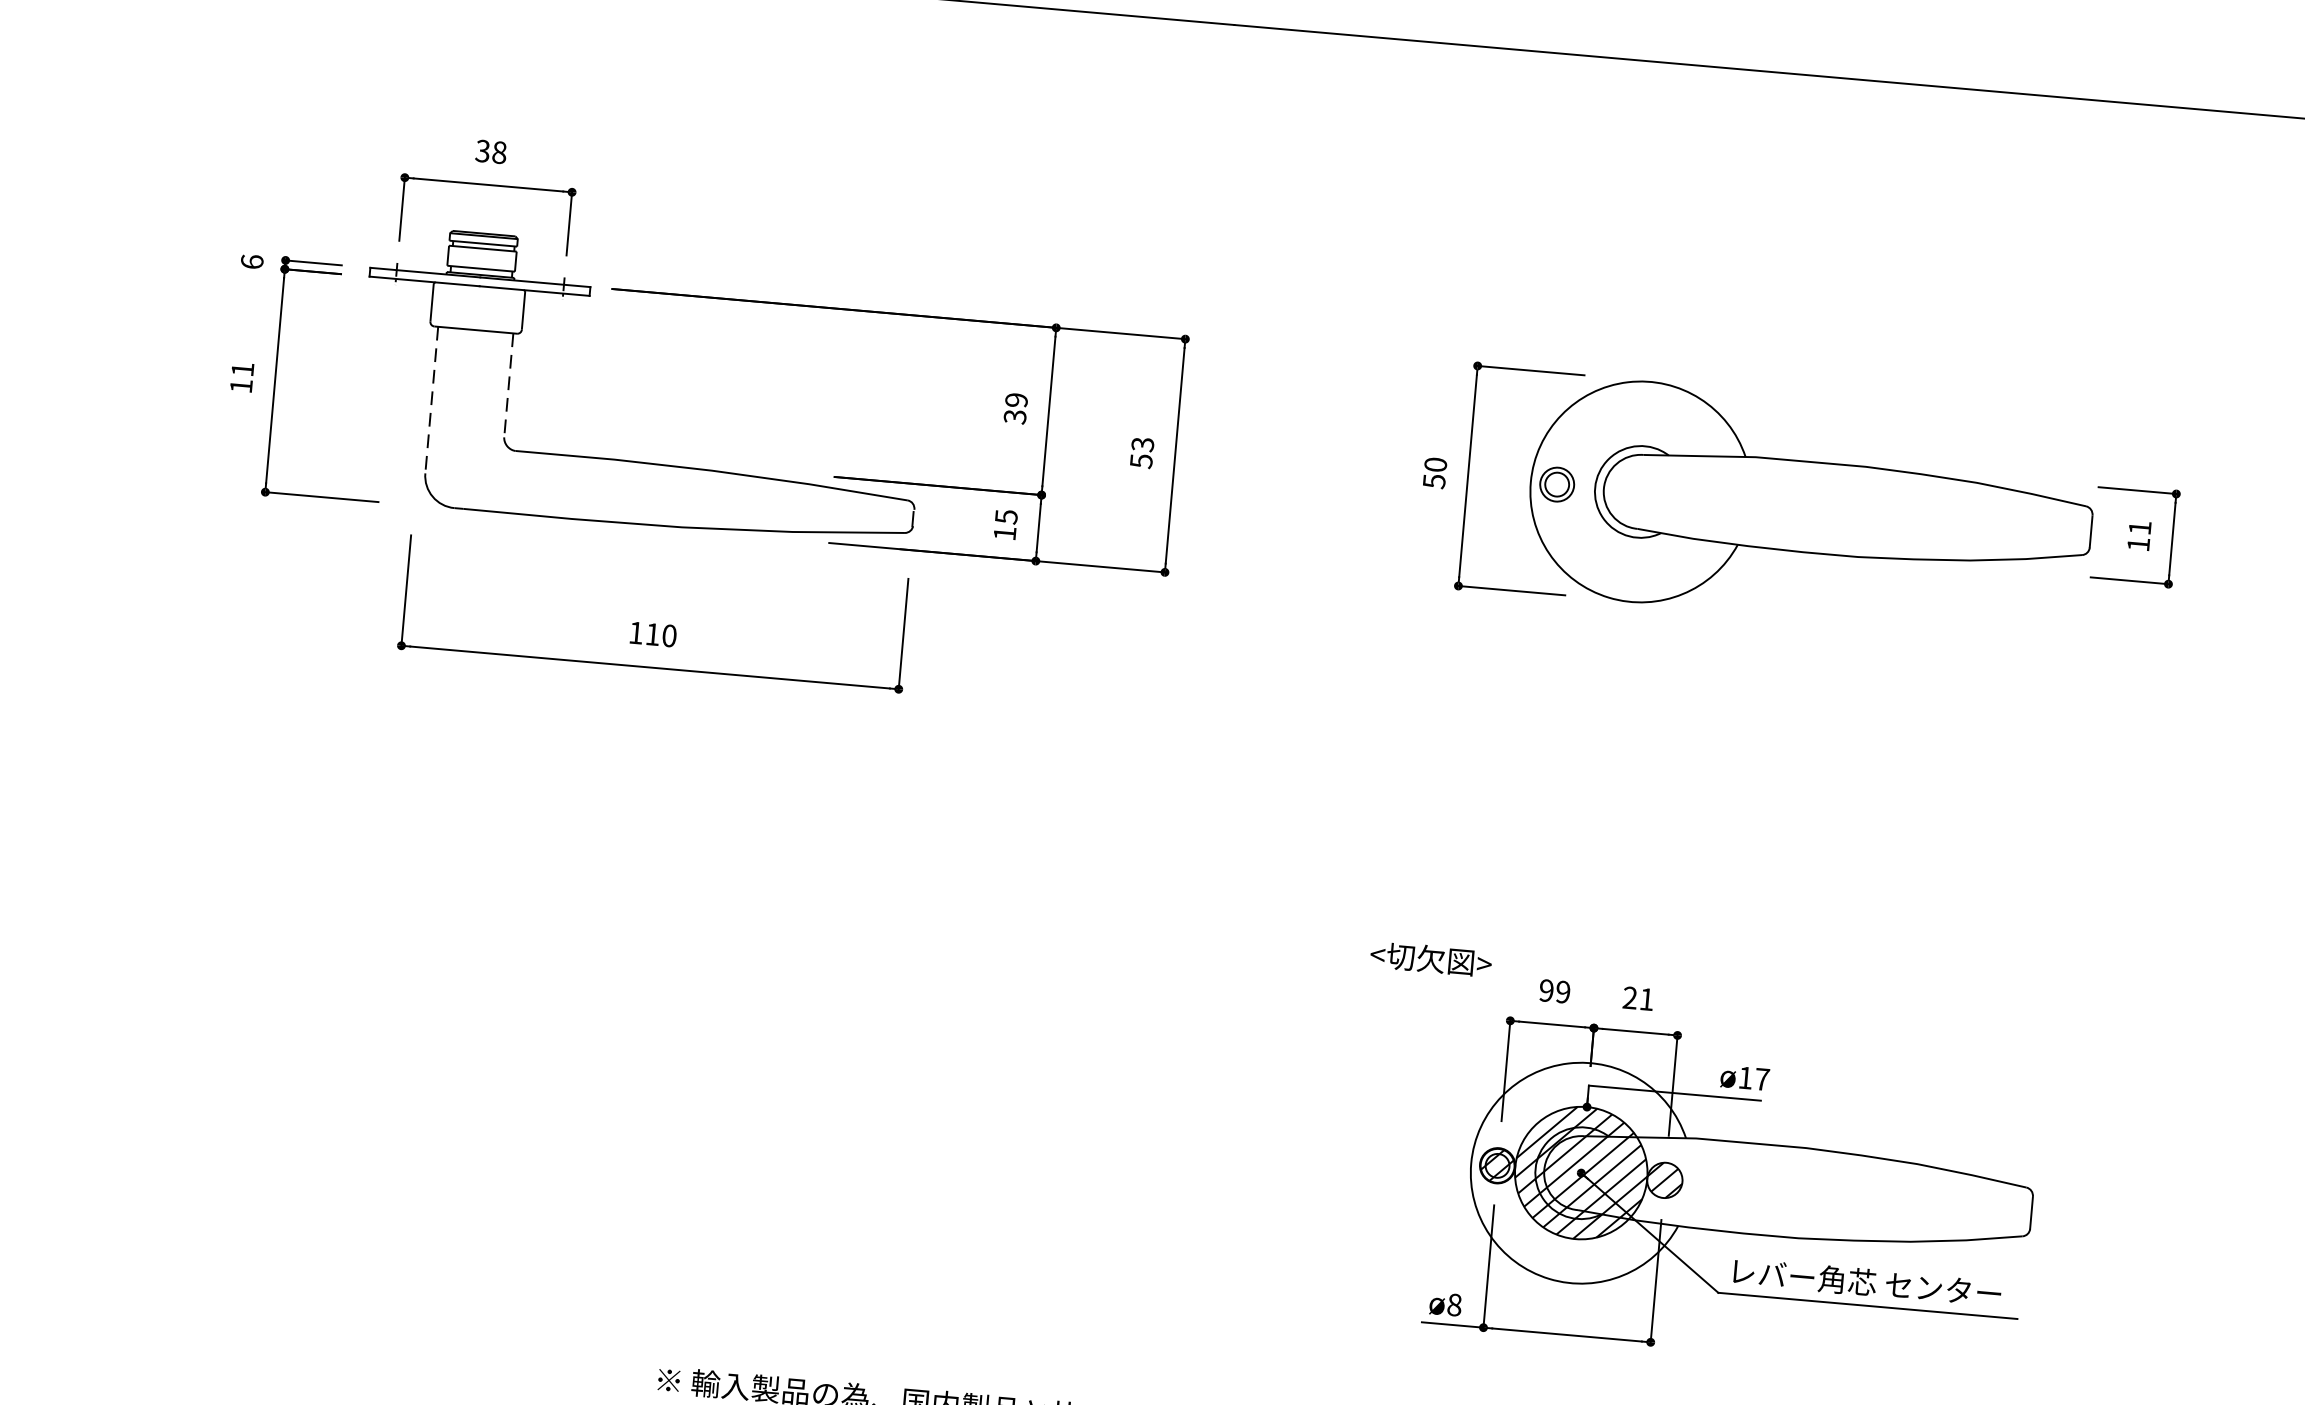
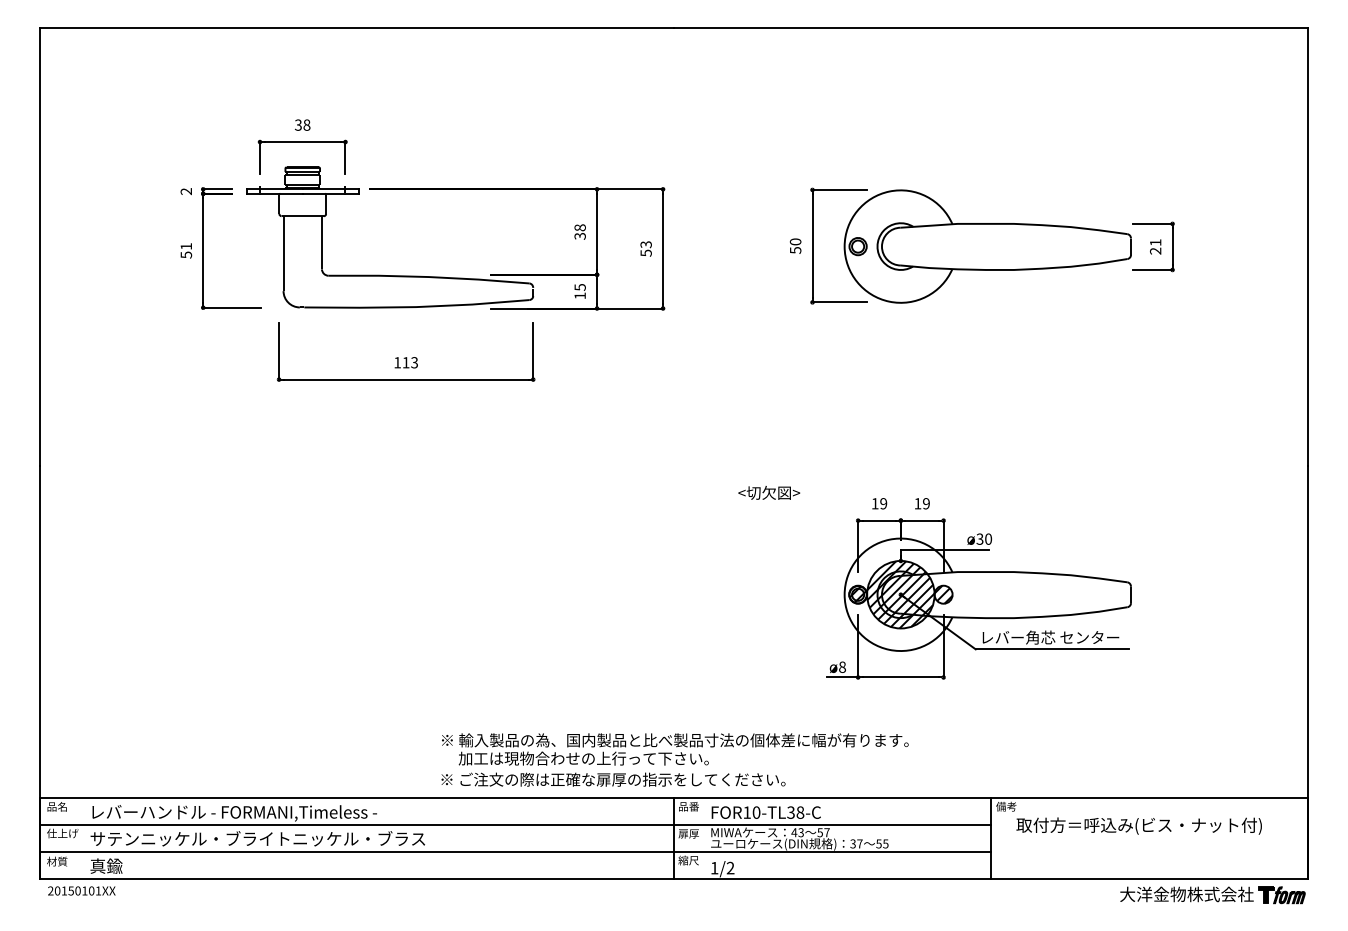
text: (252, 261) -> (186, 191), 6 -> 2
line: (507, 384) -> (321, 242), dashed -> solid
text: (241, 385) -> (186, 254), 11 -> 51
text: (1015, 399) -> (579, 227), 39 -> 38
line: (431, 401) -> (283, 254), dashed -> solid
text: (2138, 543) -> (1155, 250), 11 -> 21
text: (669, 635) -> (414, 362), 110 -> 113
text: (1431, 958) -> (769, 492), moved
text: (1545, 990) -> (874, 503), 99 -> 19
text: (1637, 998) -> (921, 503), 21 -> 19
text: (1754, 1077) -> (984, 538), ø17 -> ø30

